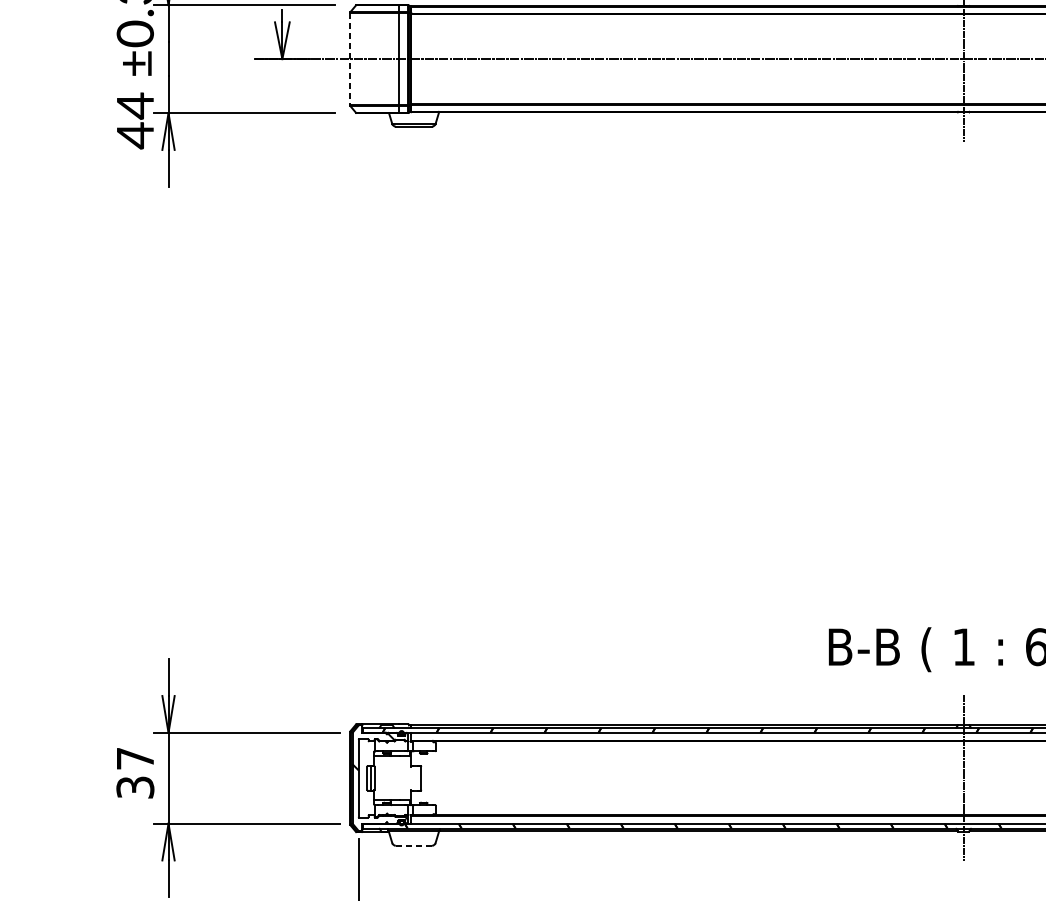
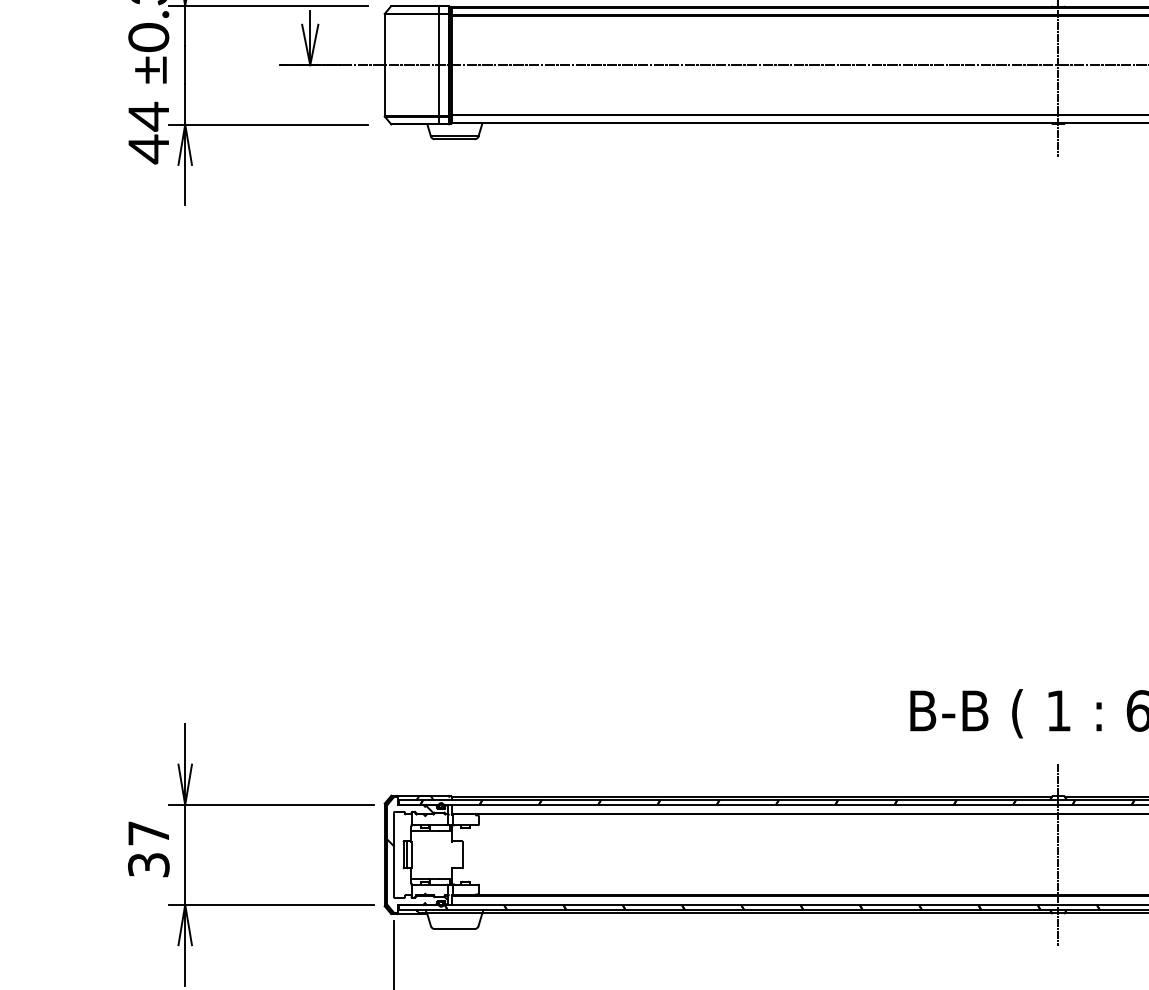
line: (349, 59) -> (384, 65), dashed -> solid
line: (413, 846) -> (454, 929), dashed -> solid

